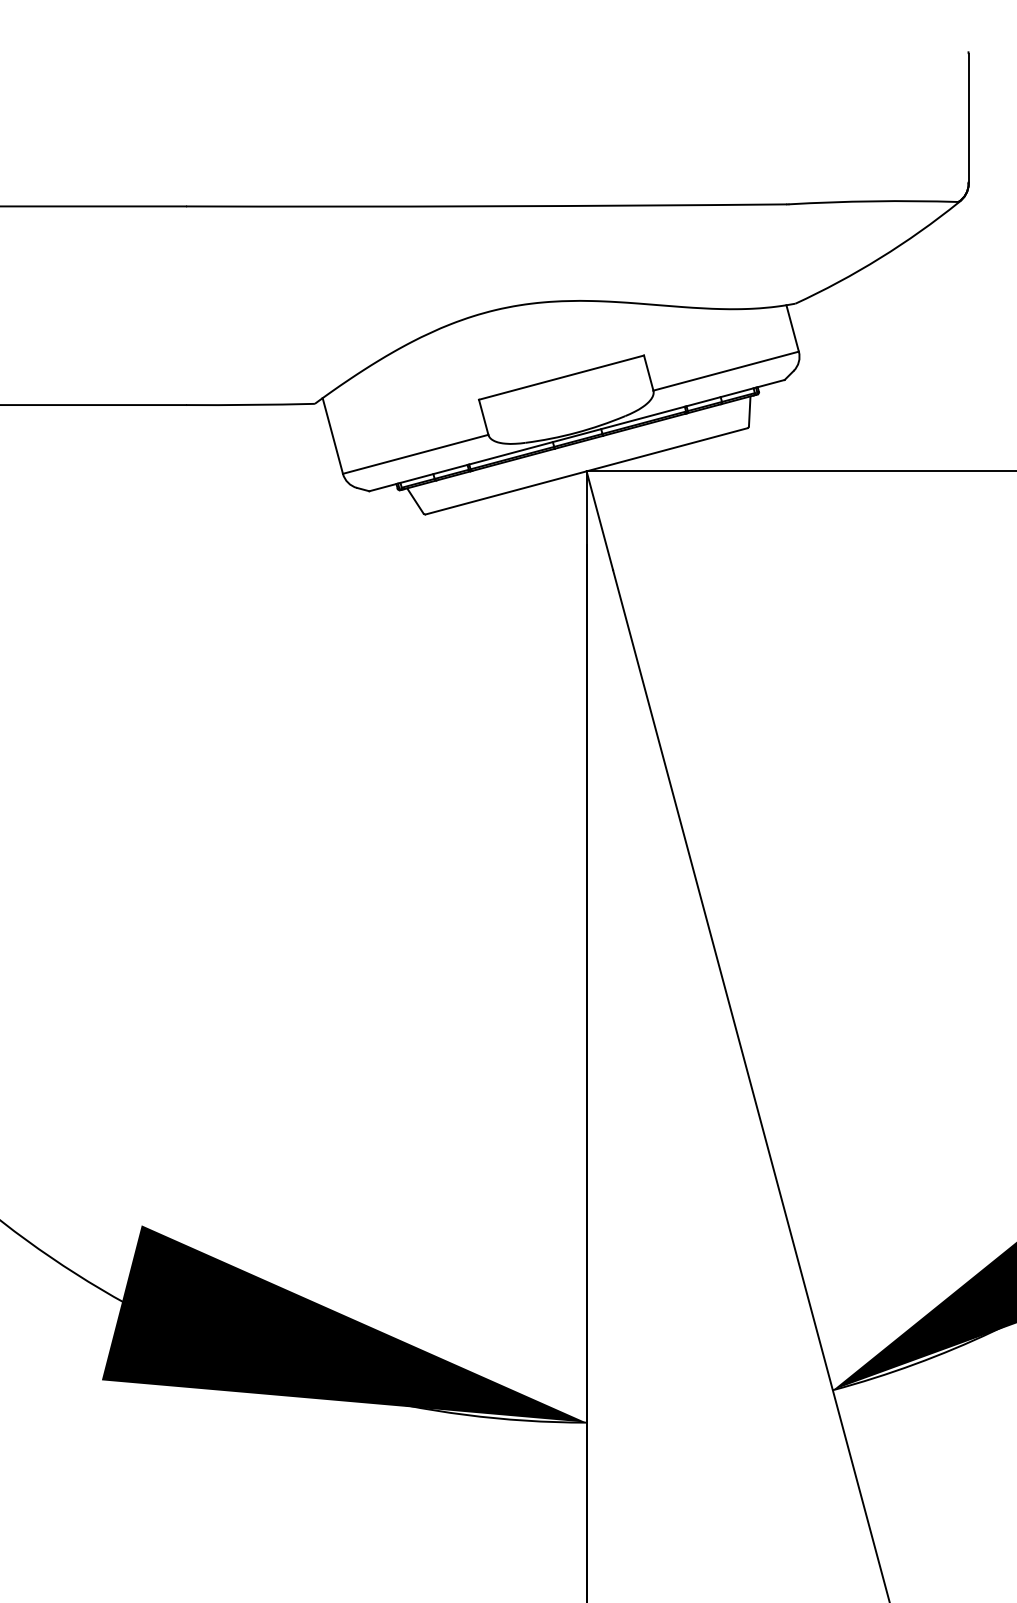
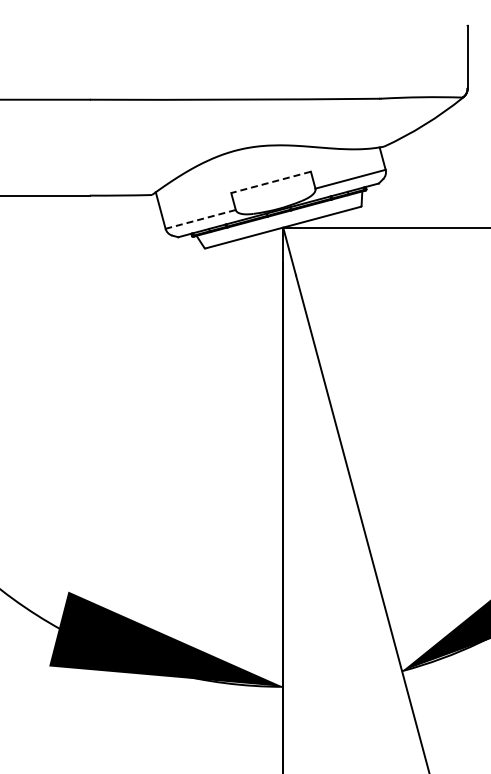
line: (560, 377) -> (270, 182), solid -> dashed
line: (415, 454) -> (200, 219), solid -> dashed

